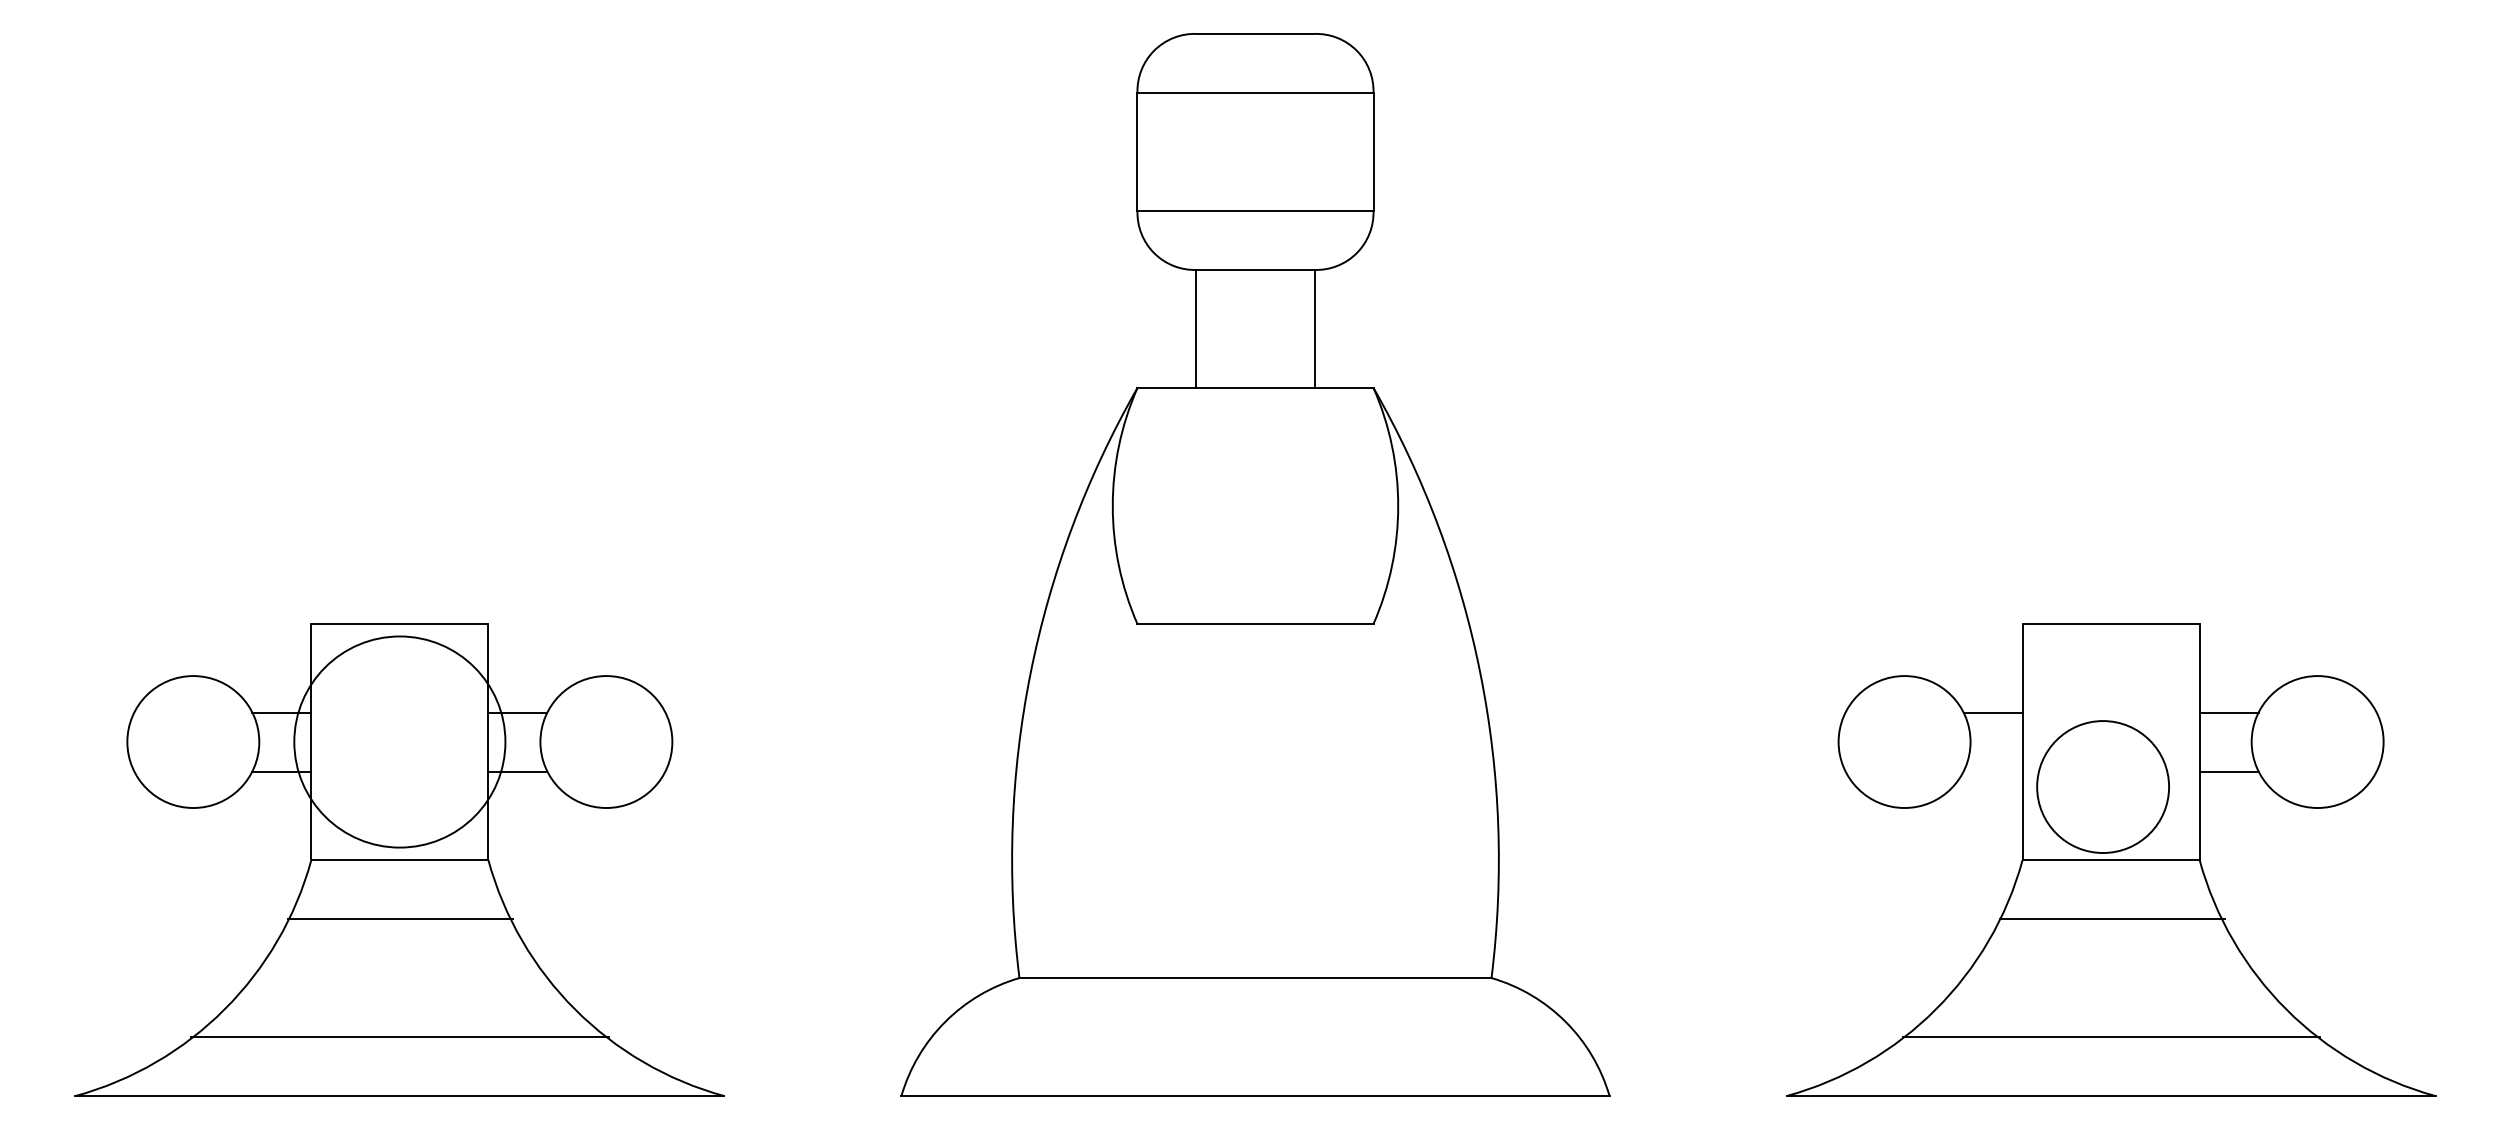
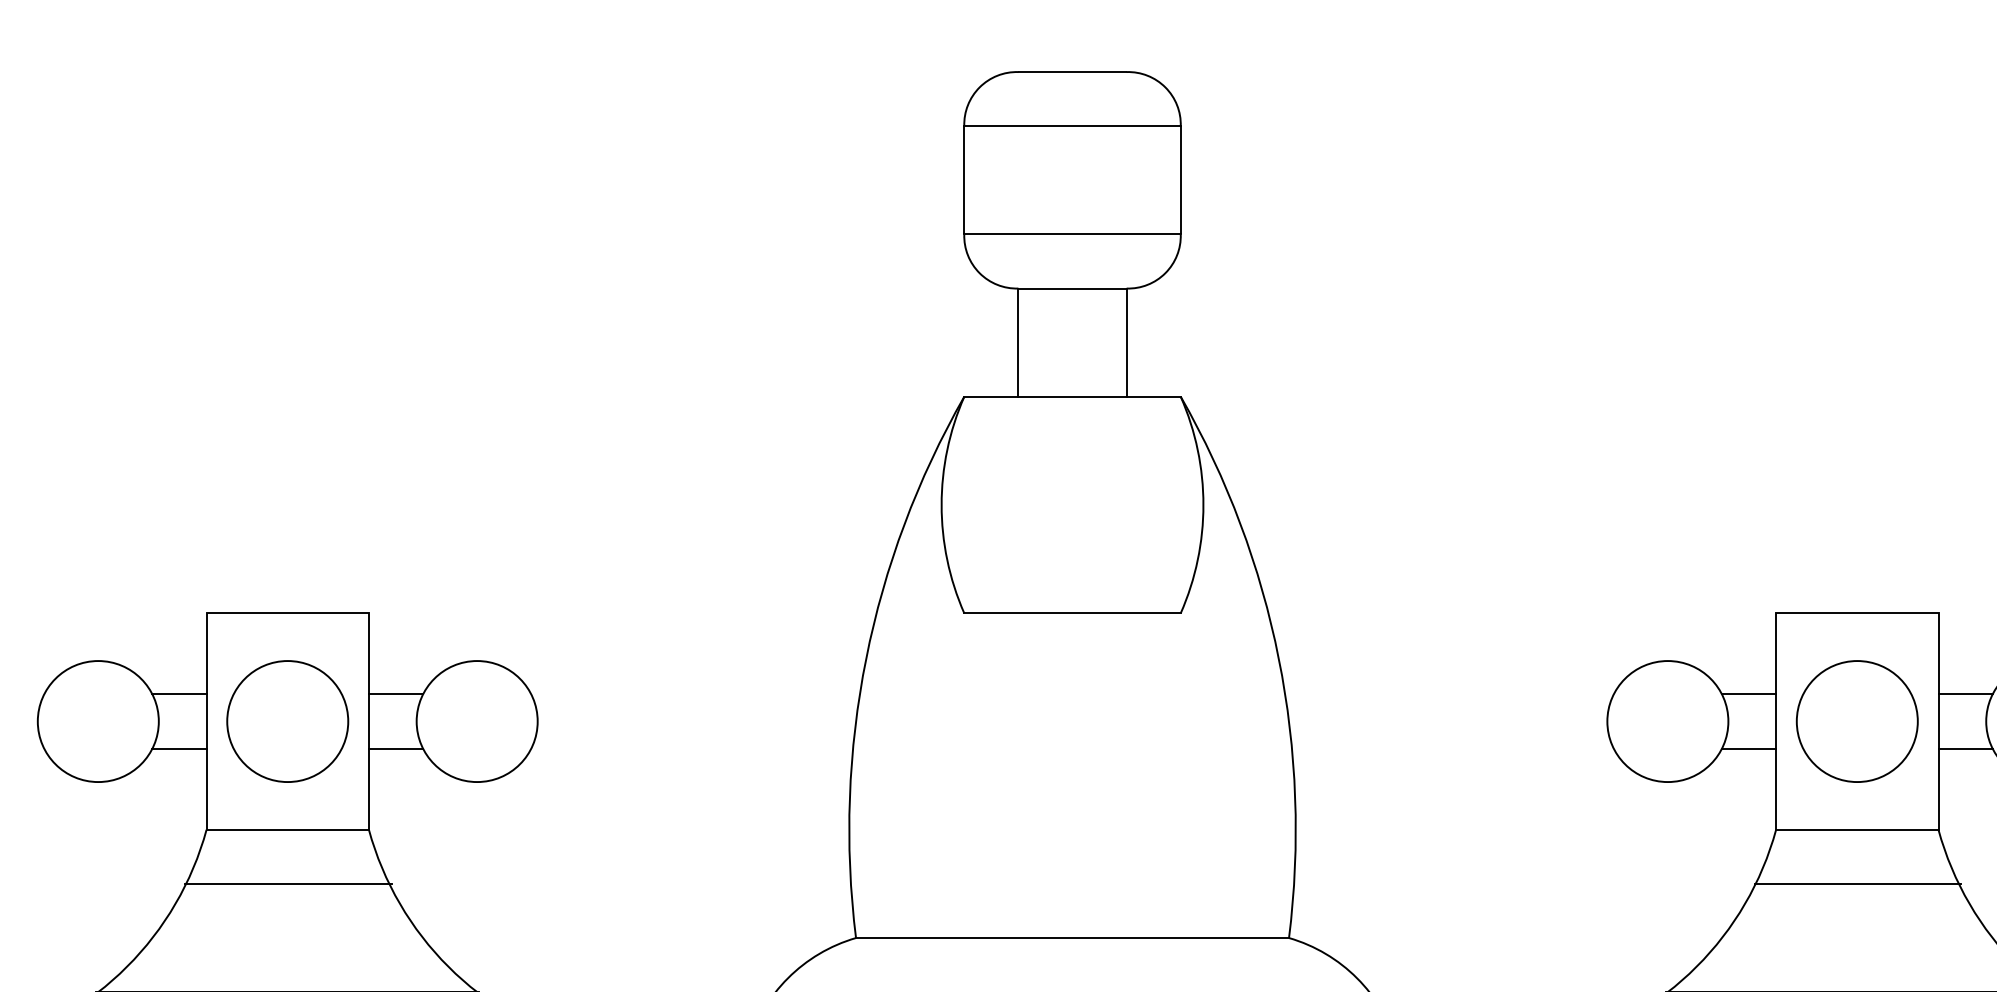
circle: (399, 742) -> (287, 721), size x0.62
line: (1992, 771) -> (1748, 748), added
circle: (2102, 786) -> (1856, 721), moved

